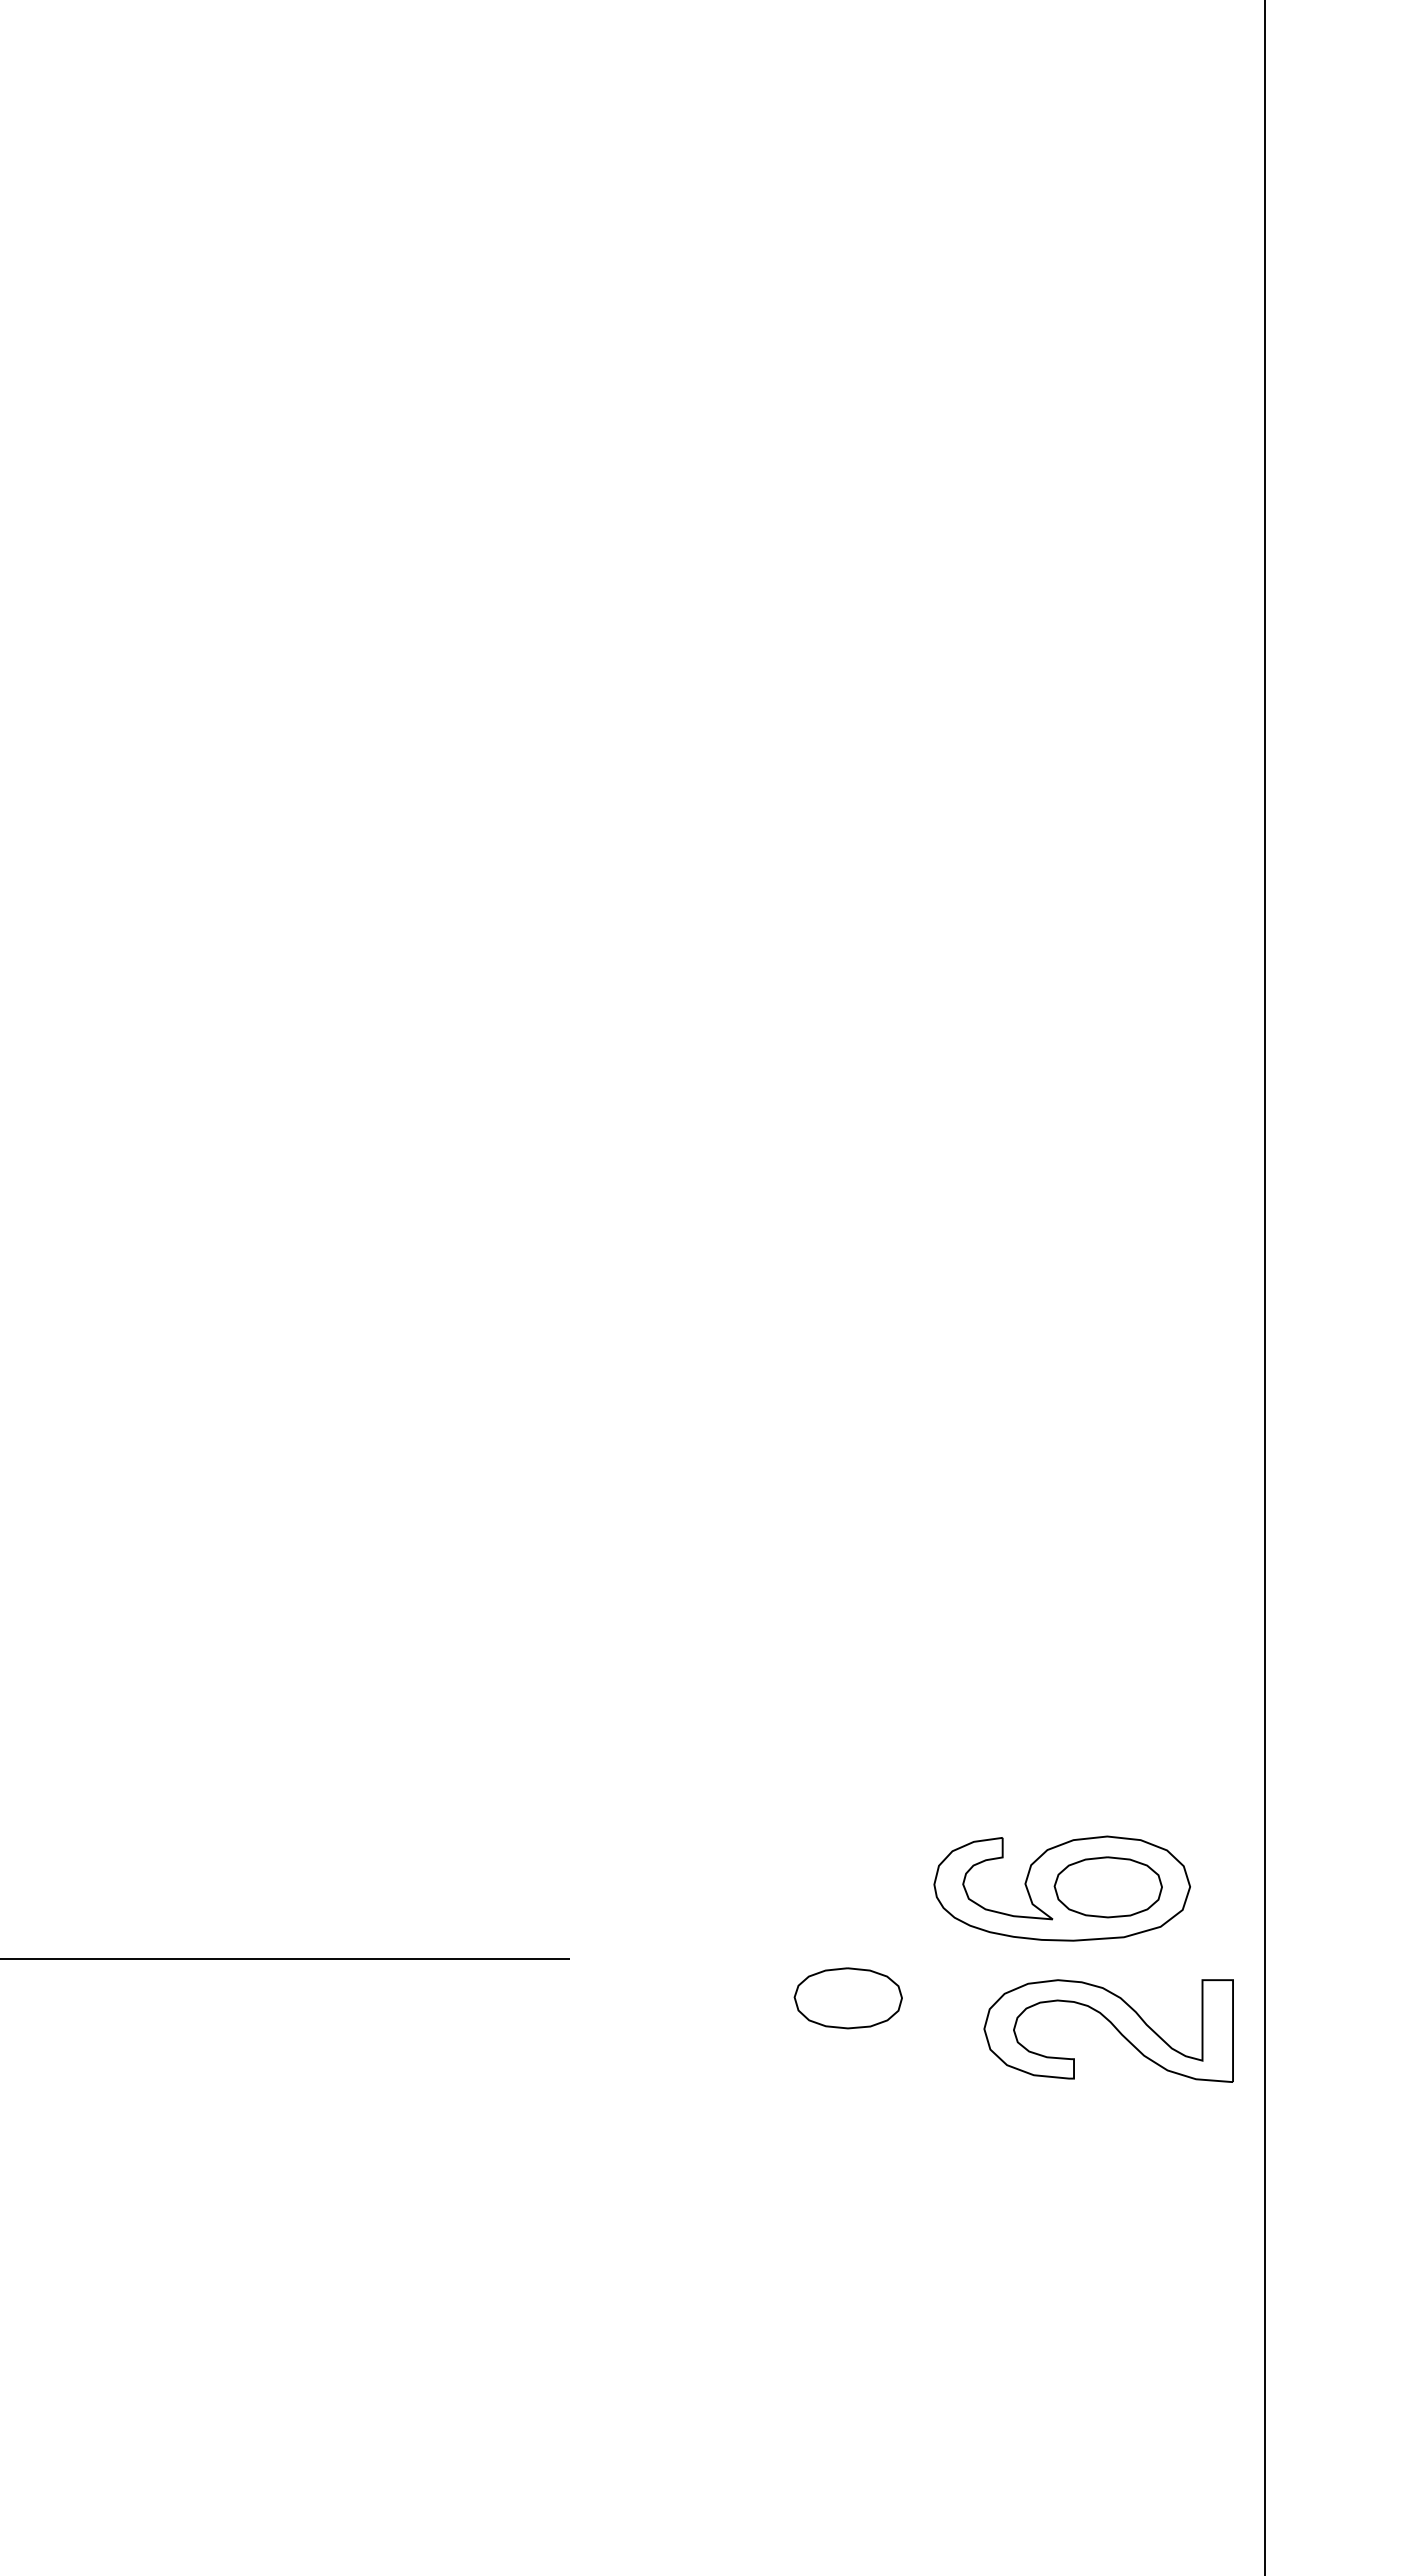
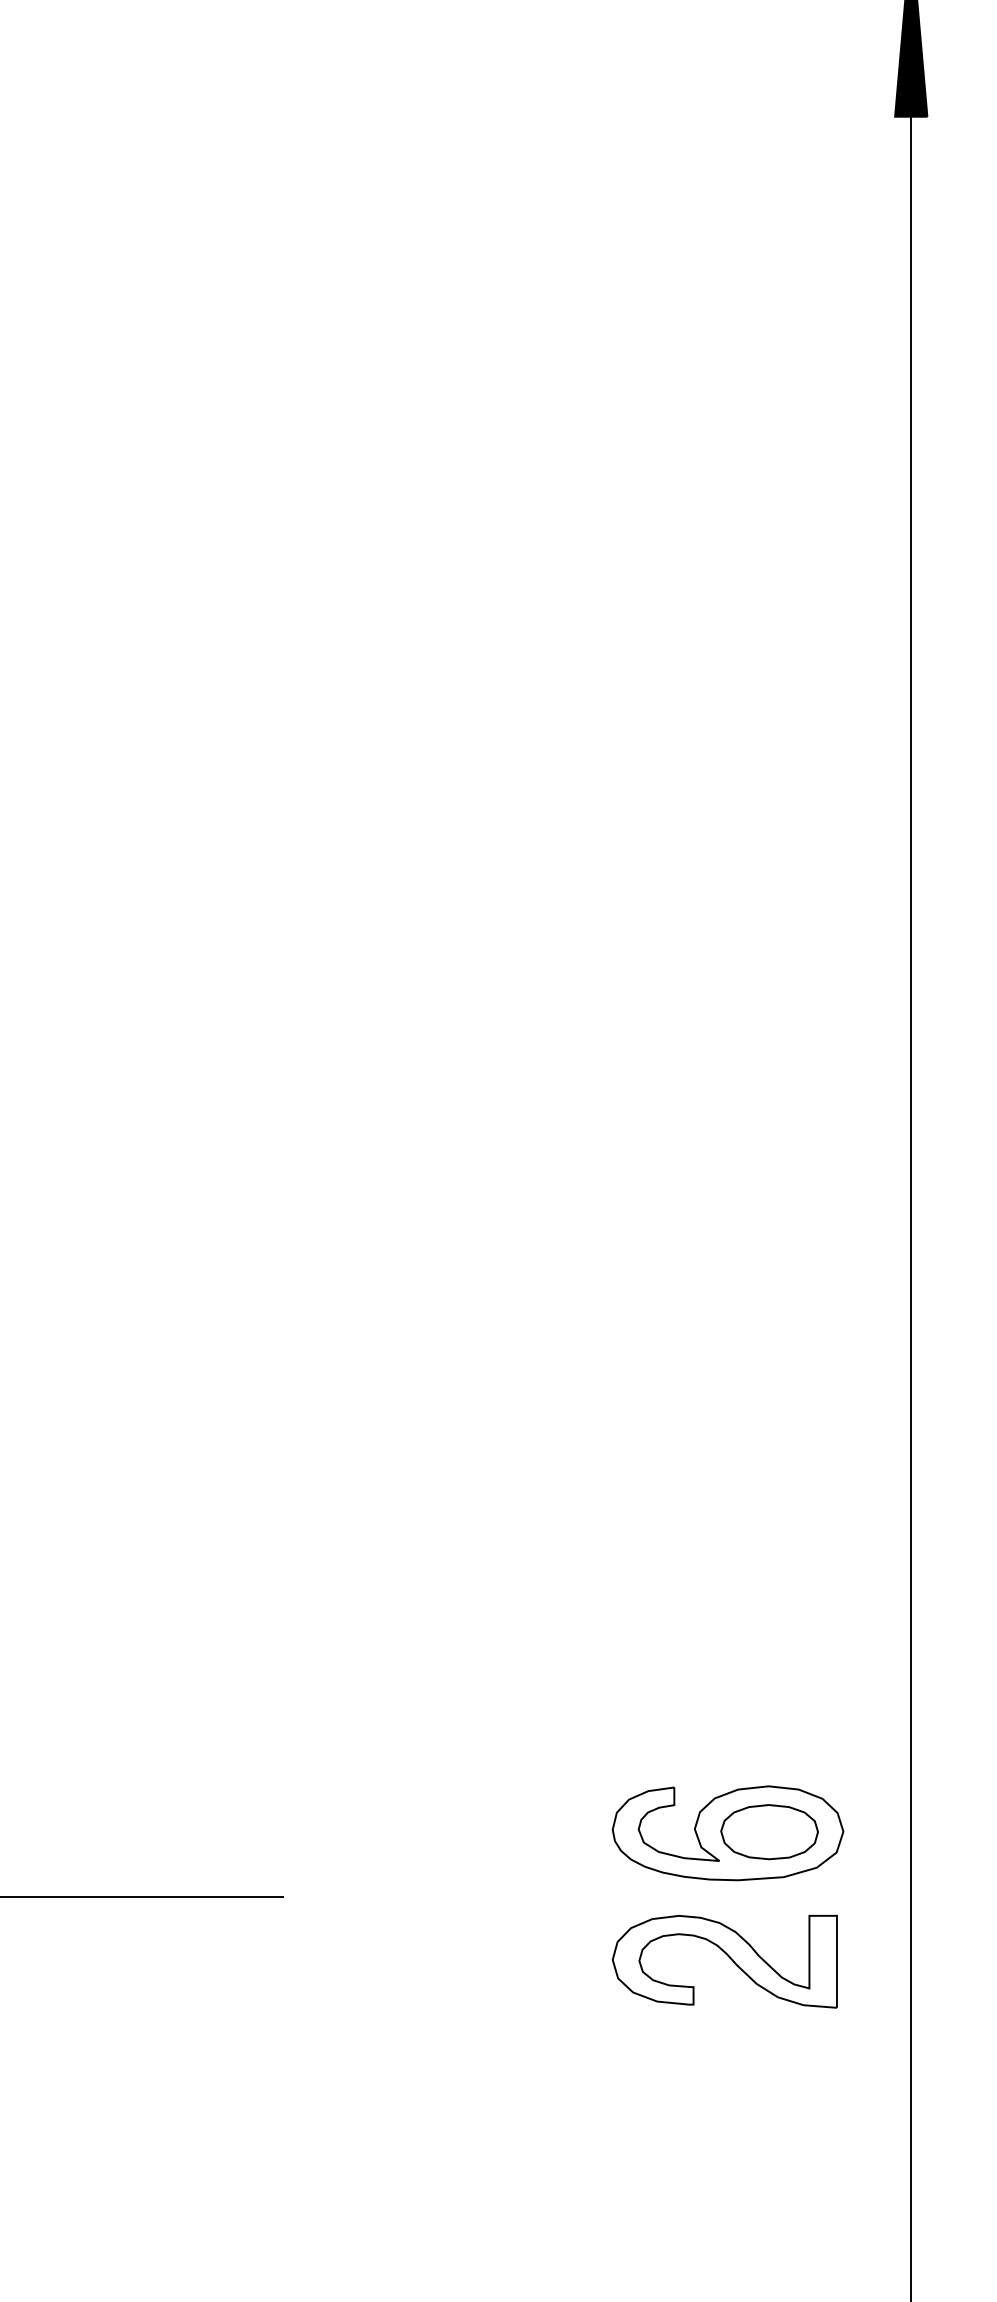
part: (847, 1998) -> (534, 1932), removed
part: (1112, 2025) -> (728, 1956), moved

